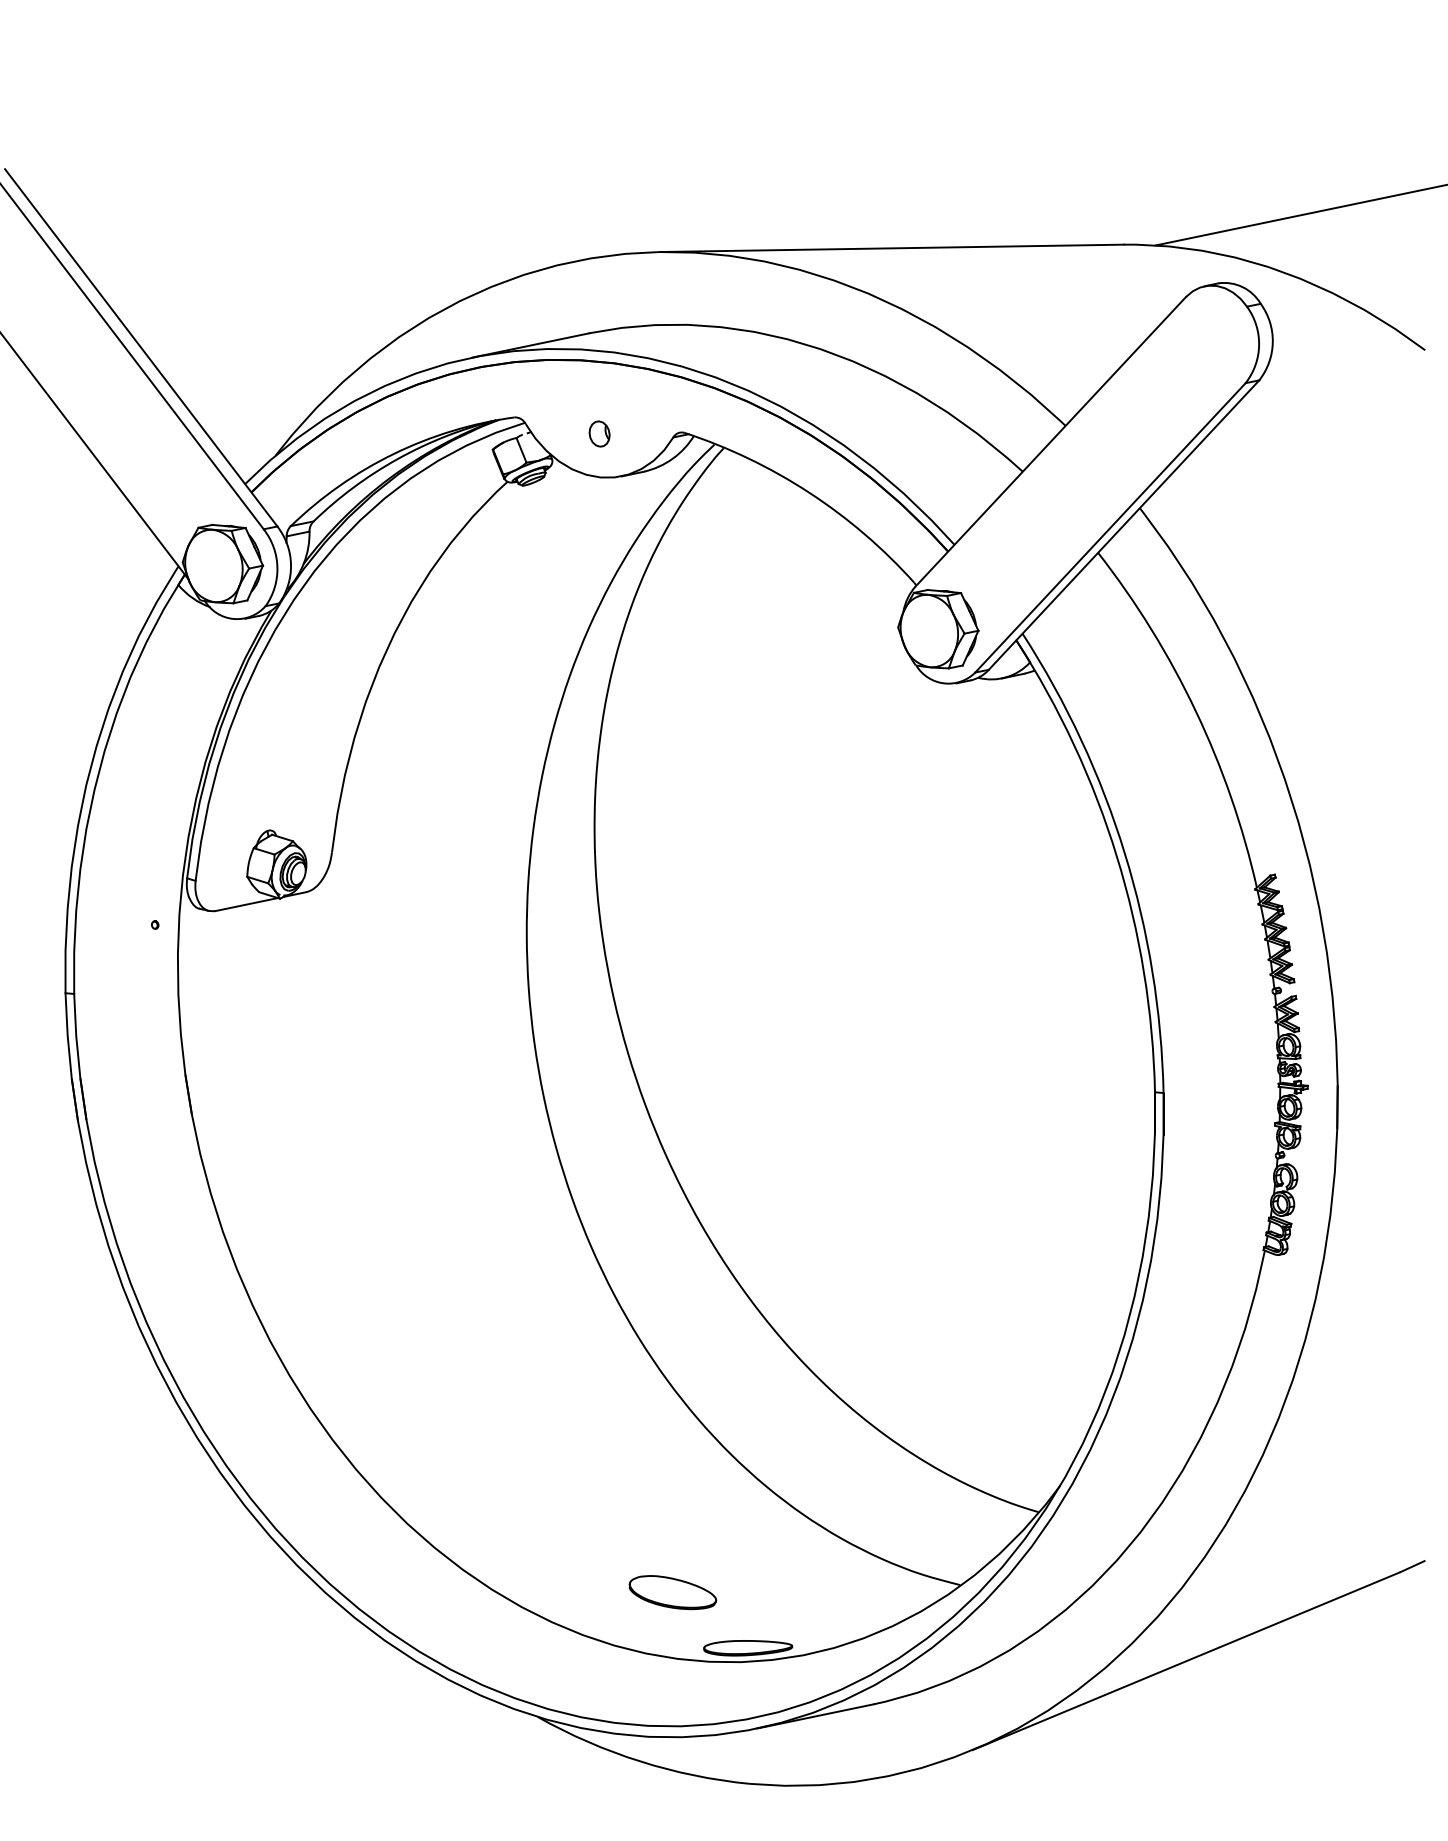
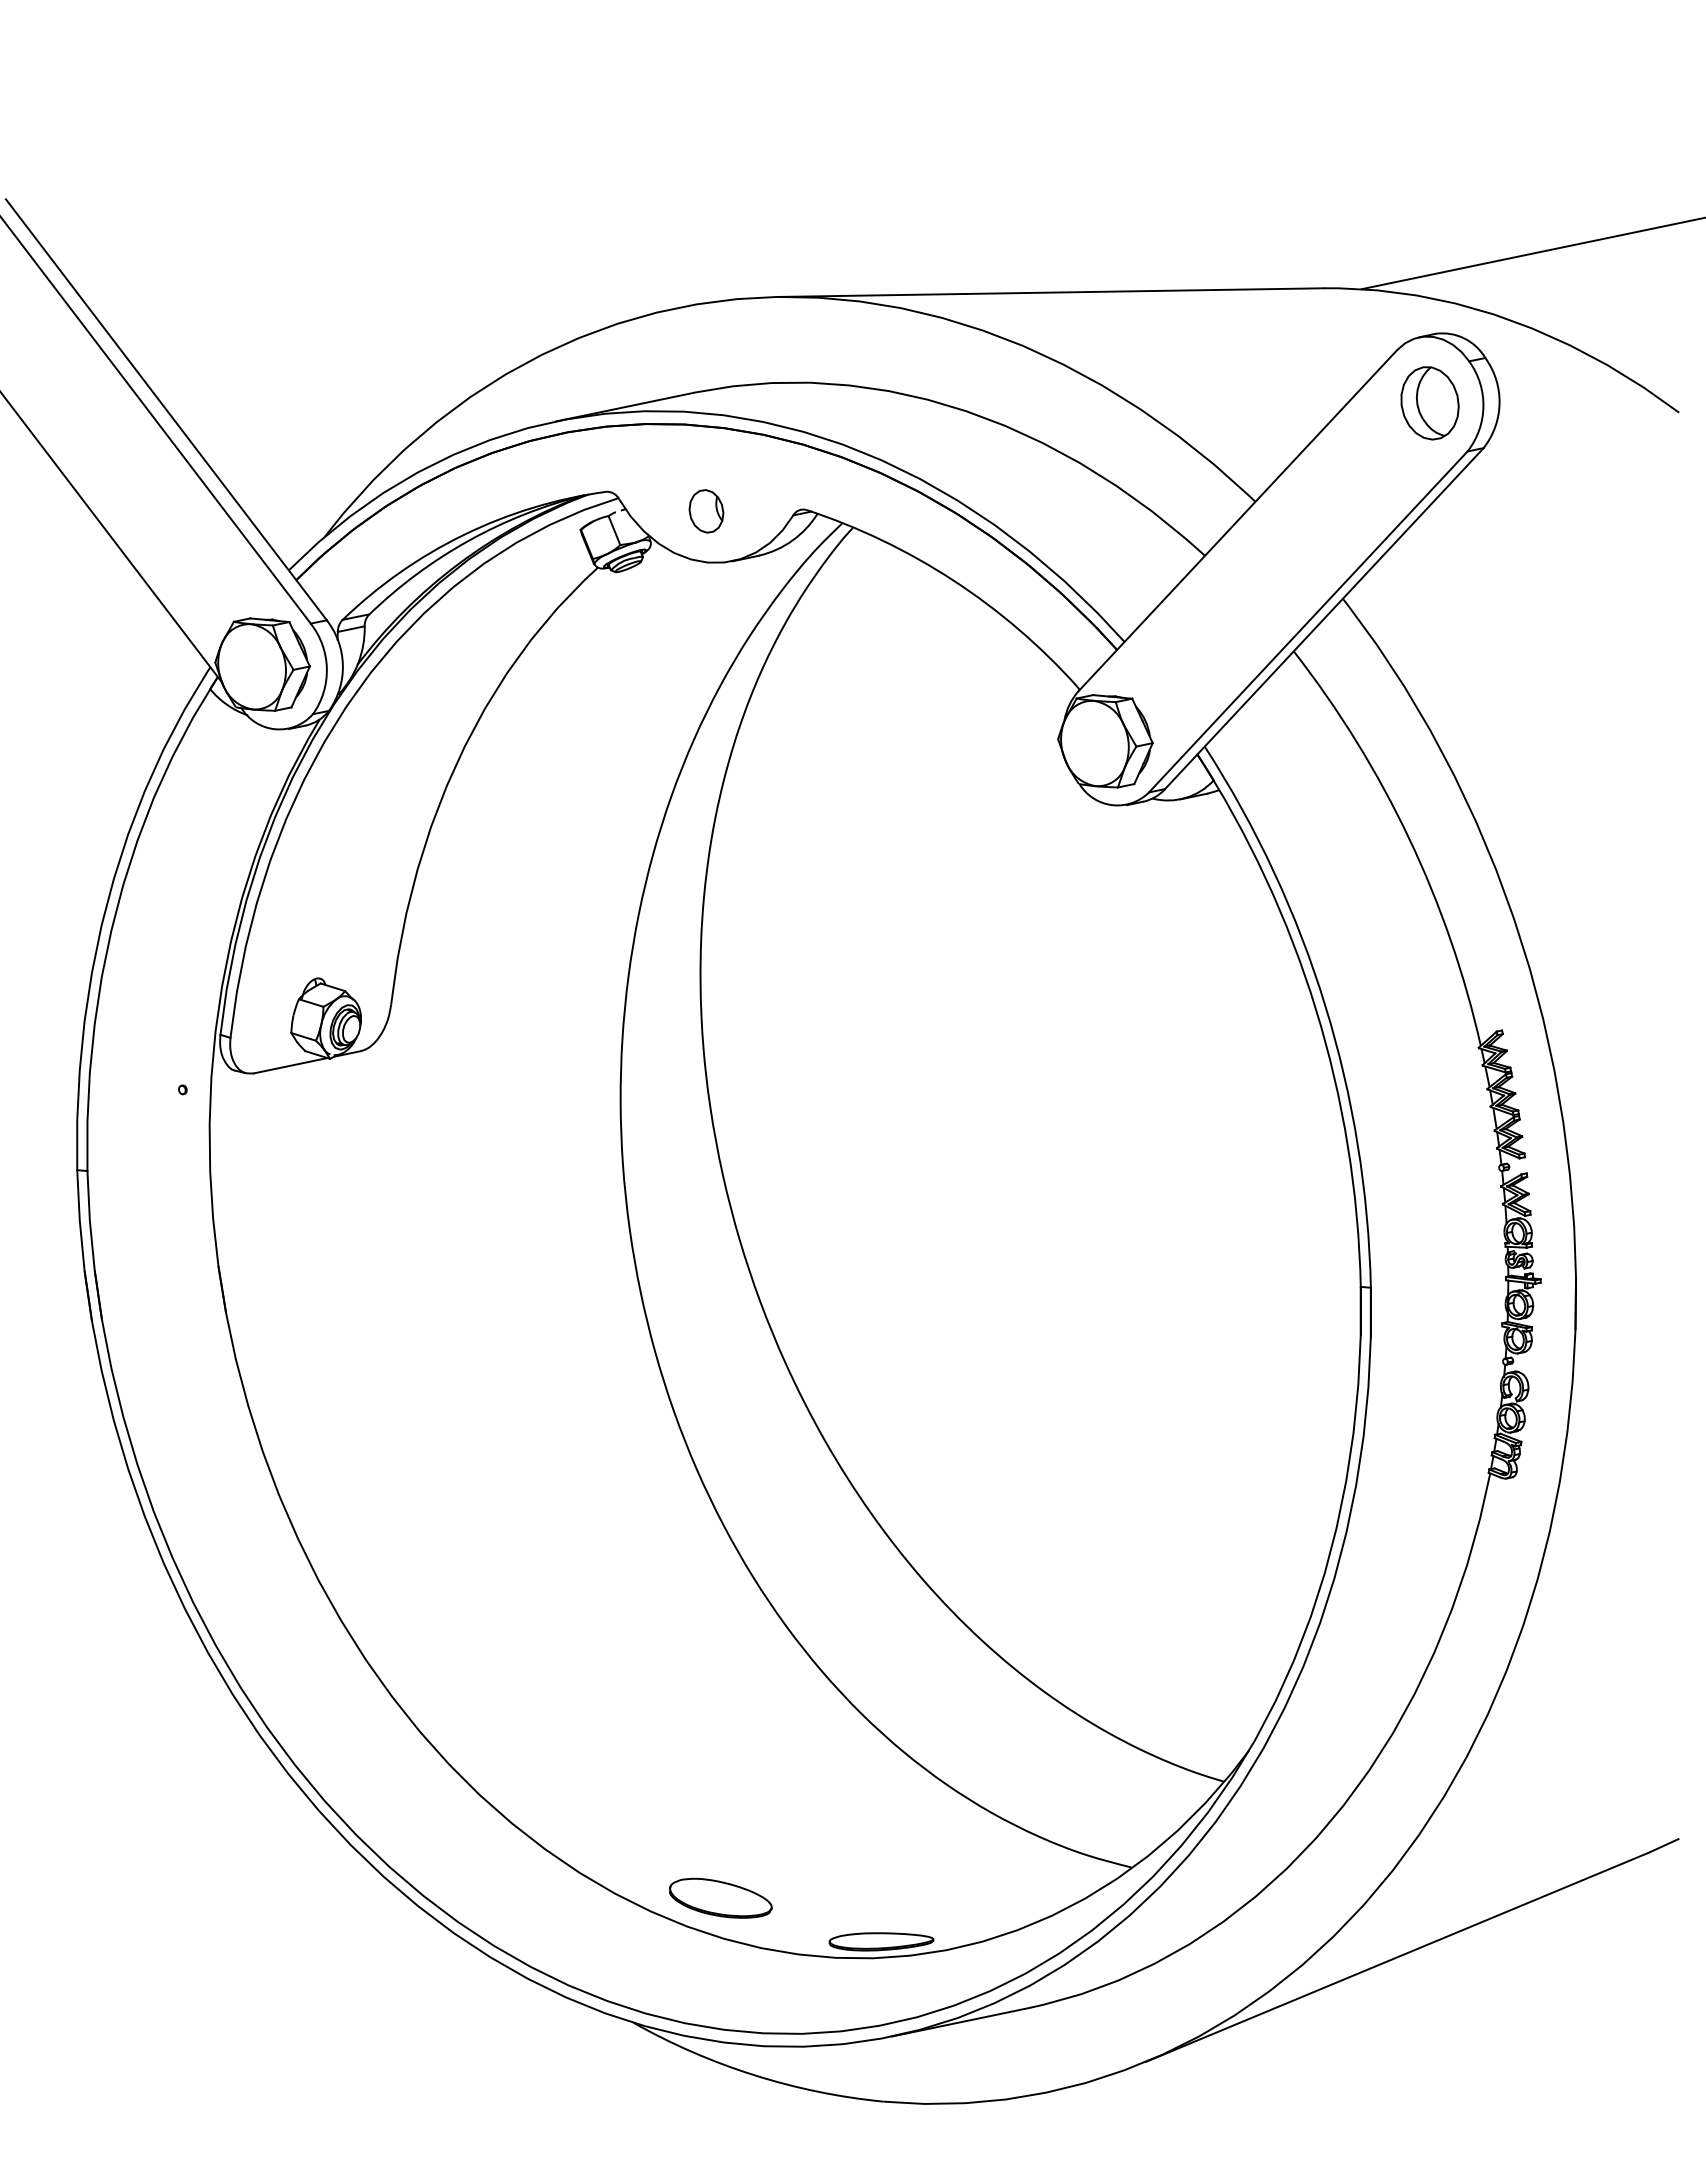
part: (1213, 342) -> (1429, 403), added
part: (599, 434) -> (706, 511), size x1.43
part: (672, 1591) -> (720, 1897), moved

